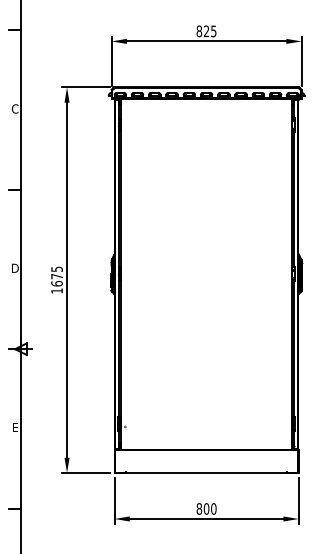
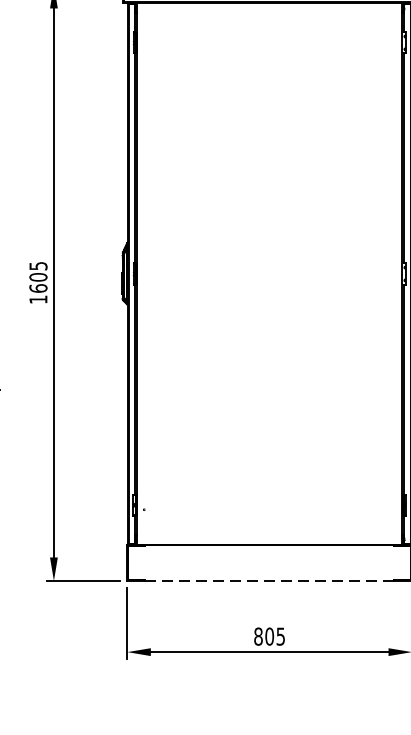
text: (56, 276) -> (37, 277), 1675 -> 1605
line: (206, 472) -> (269, 580), solid -> dashed
text: (213, 508) -> (280, 635), 800 -> 805

